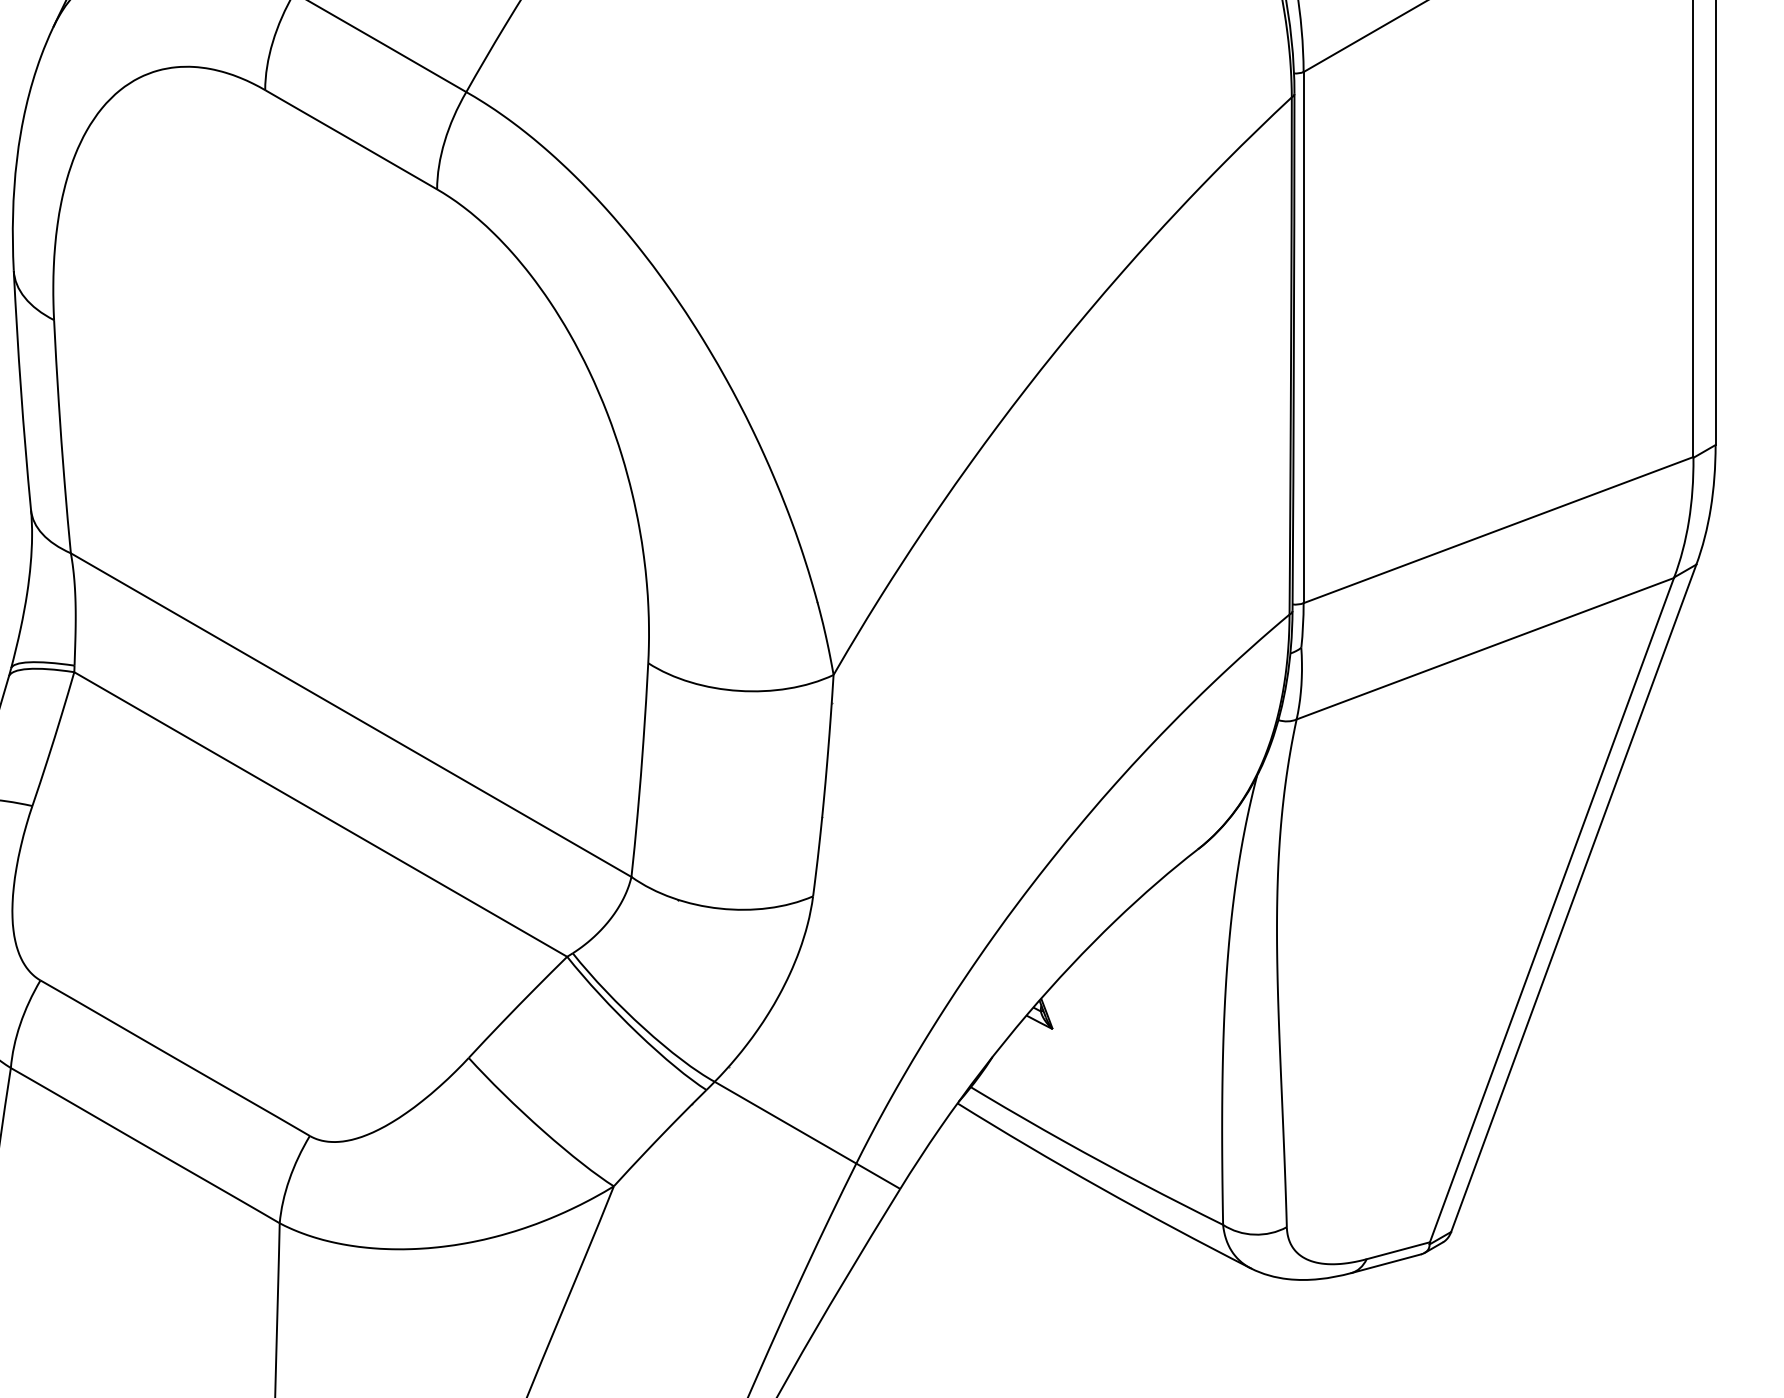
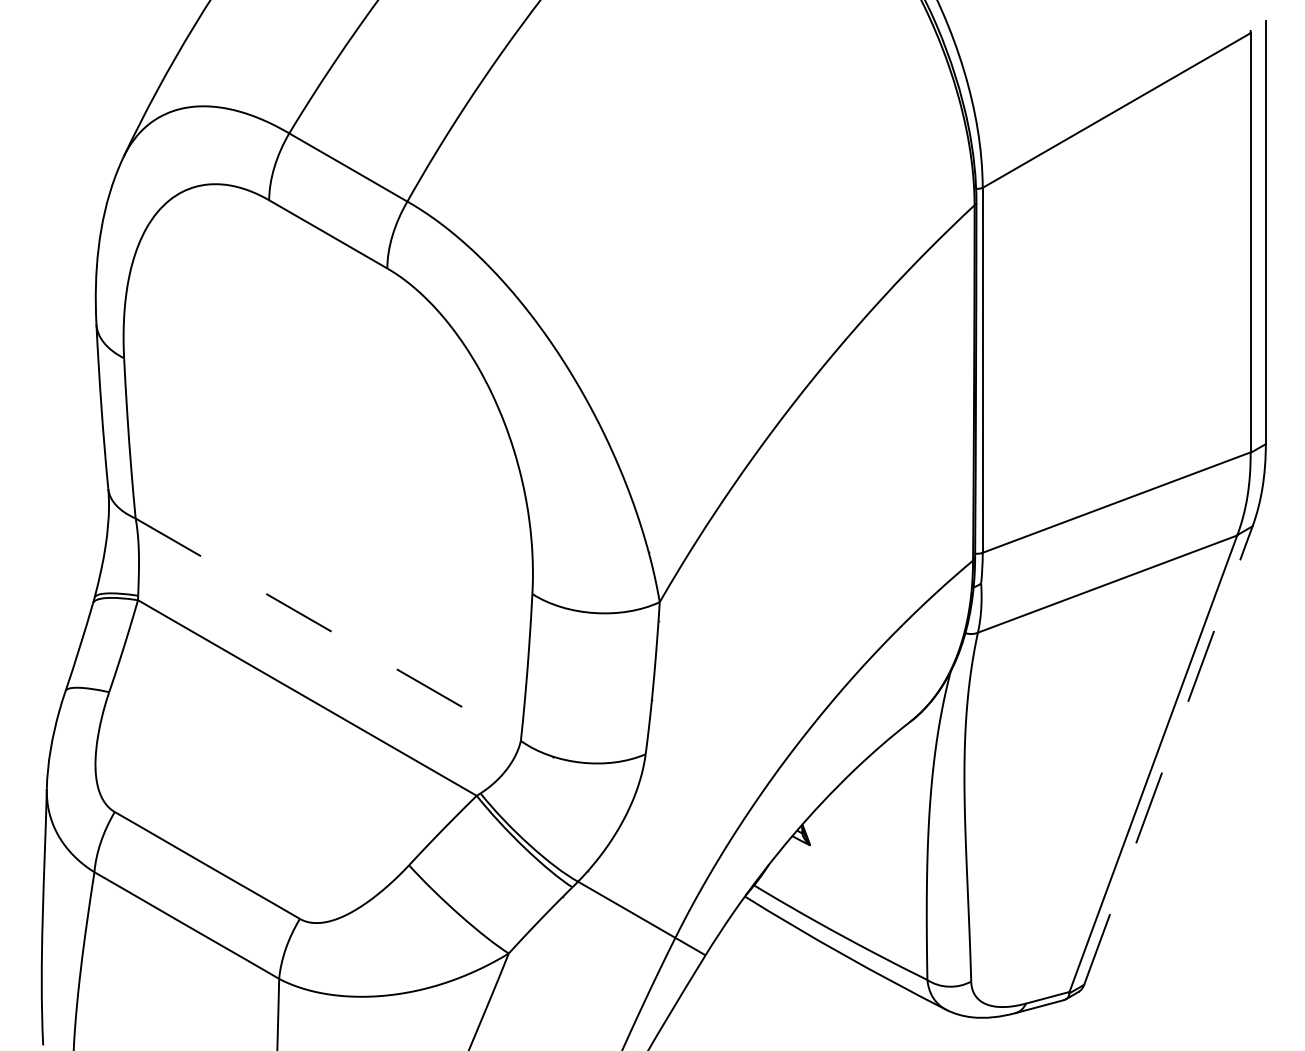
line: (351, 714) -> (328, 629), solid -> dashed
line: (1573, 898) -> (1168, 755), solid -> dashed

